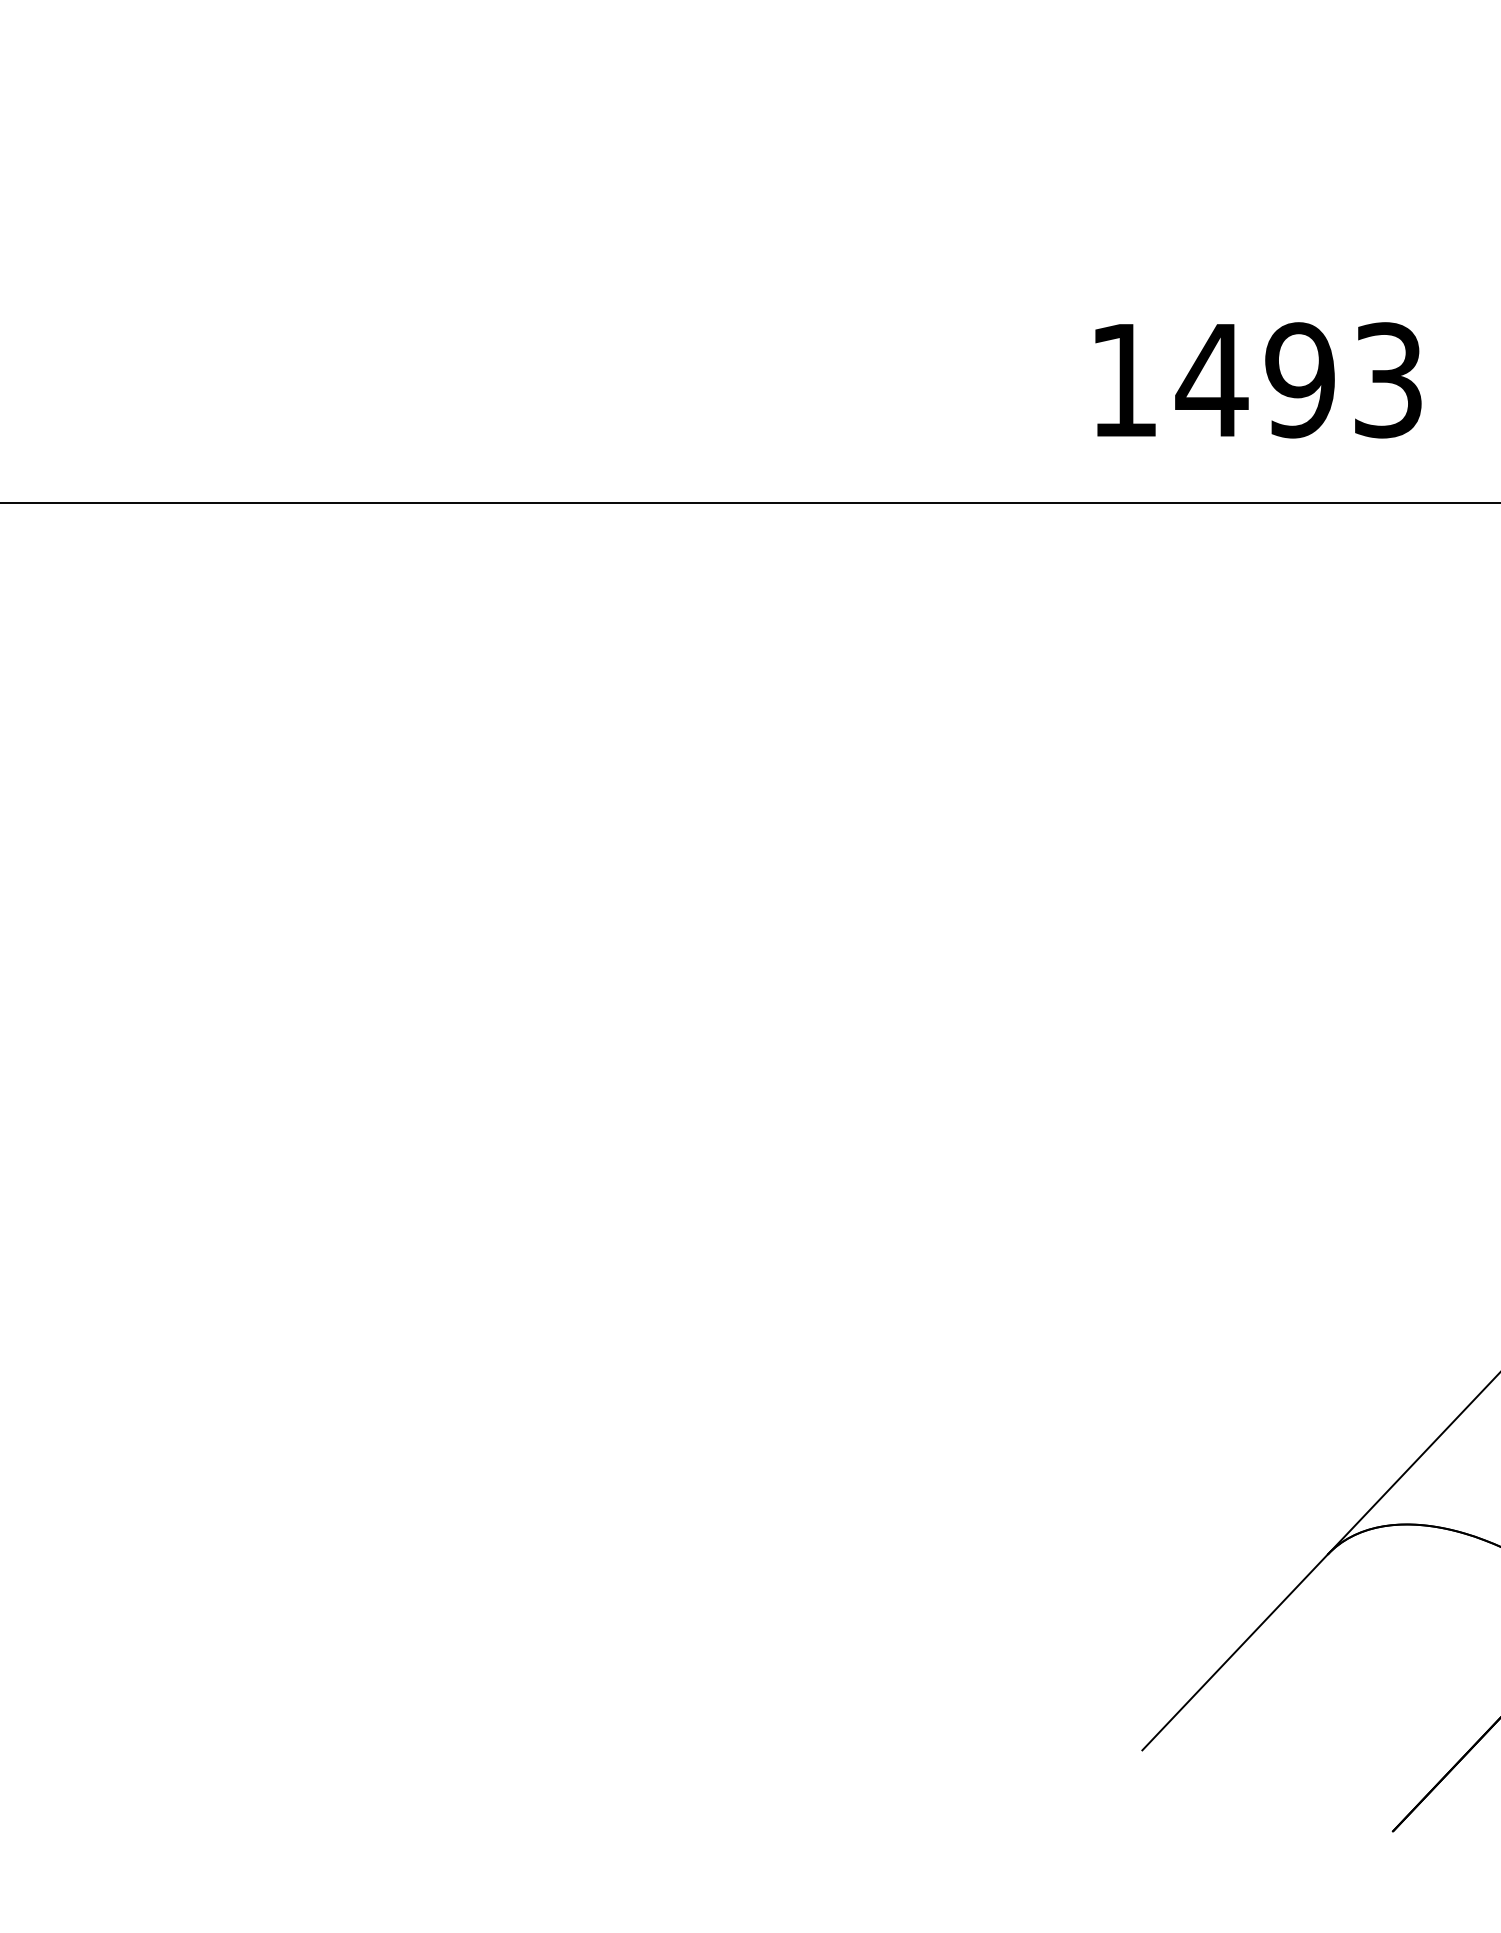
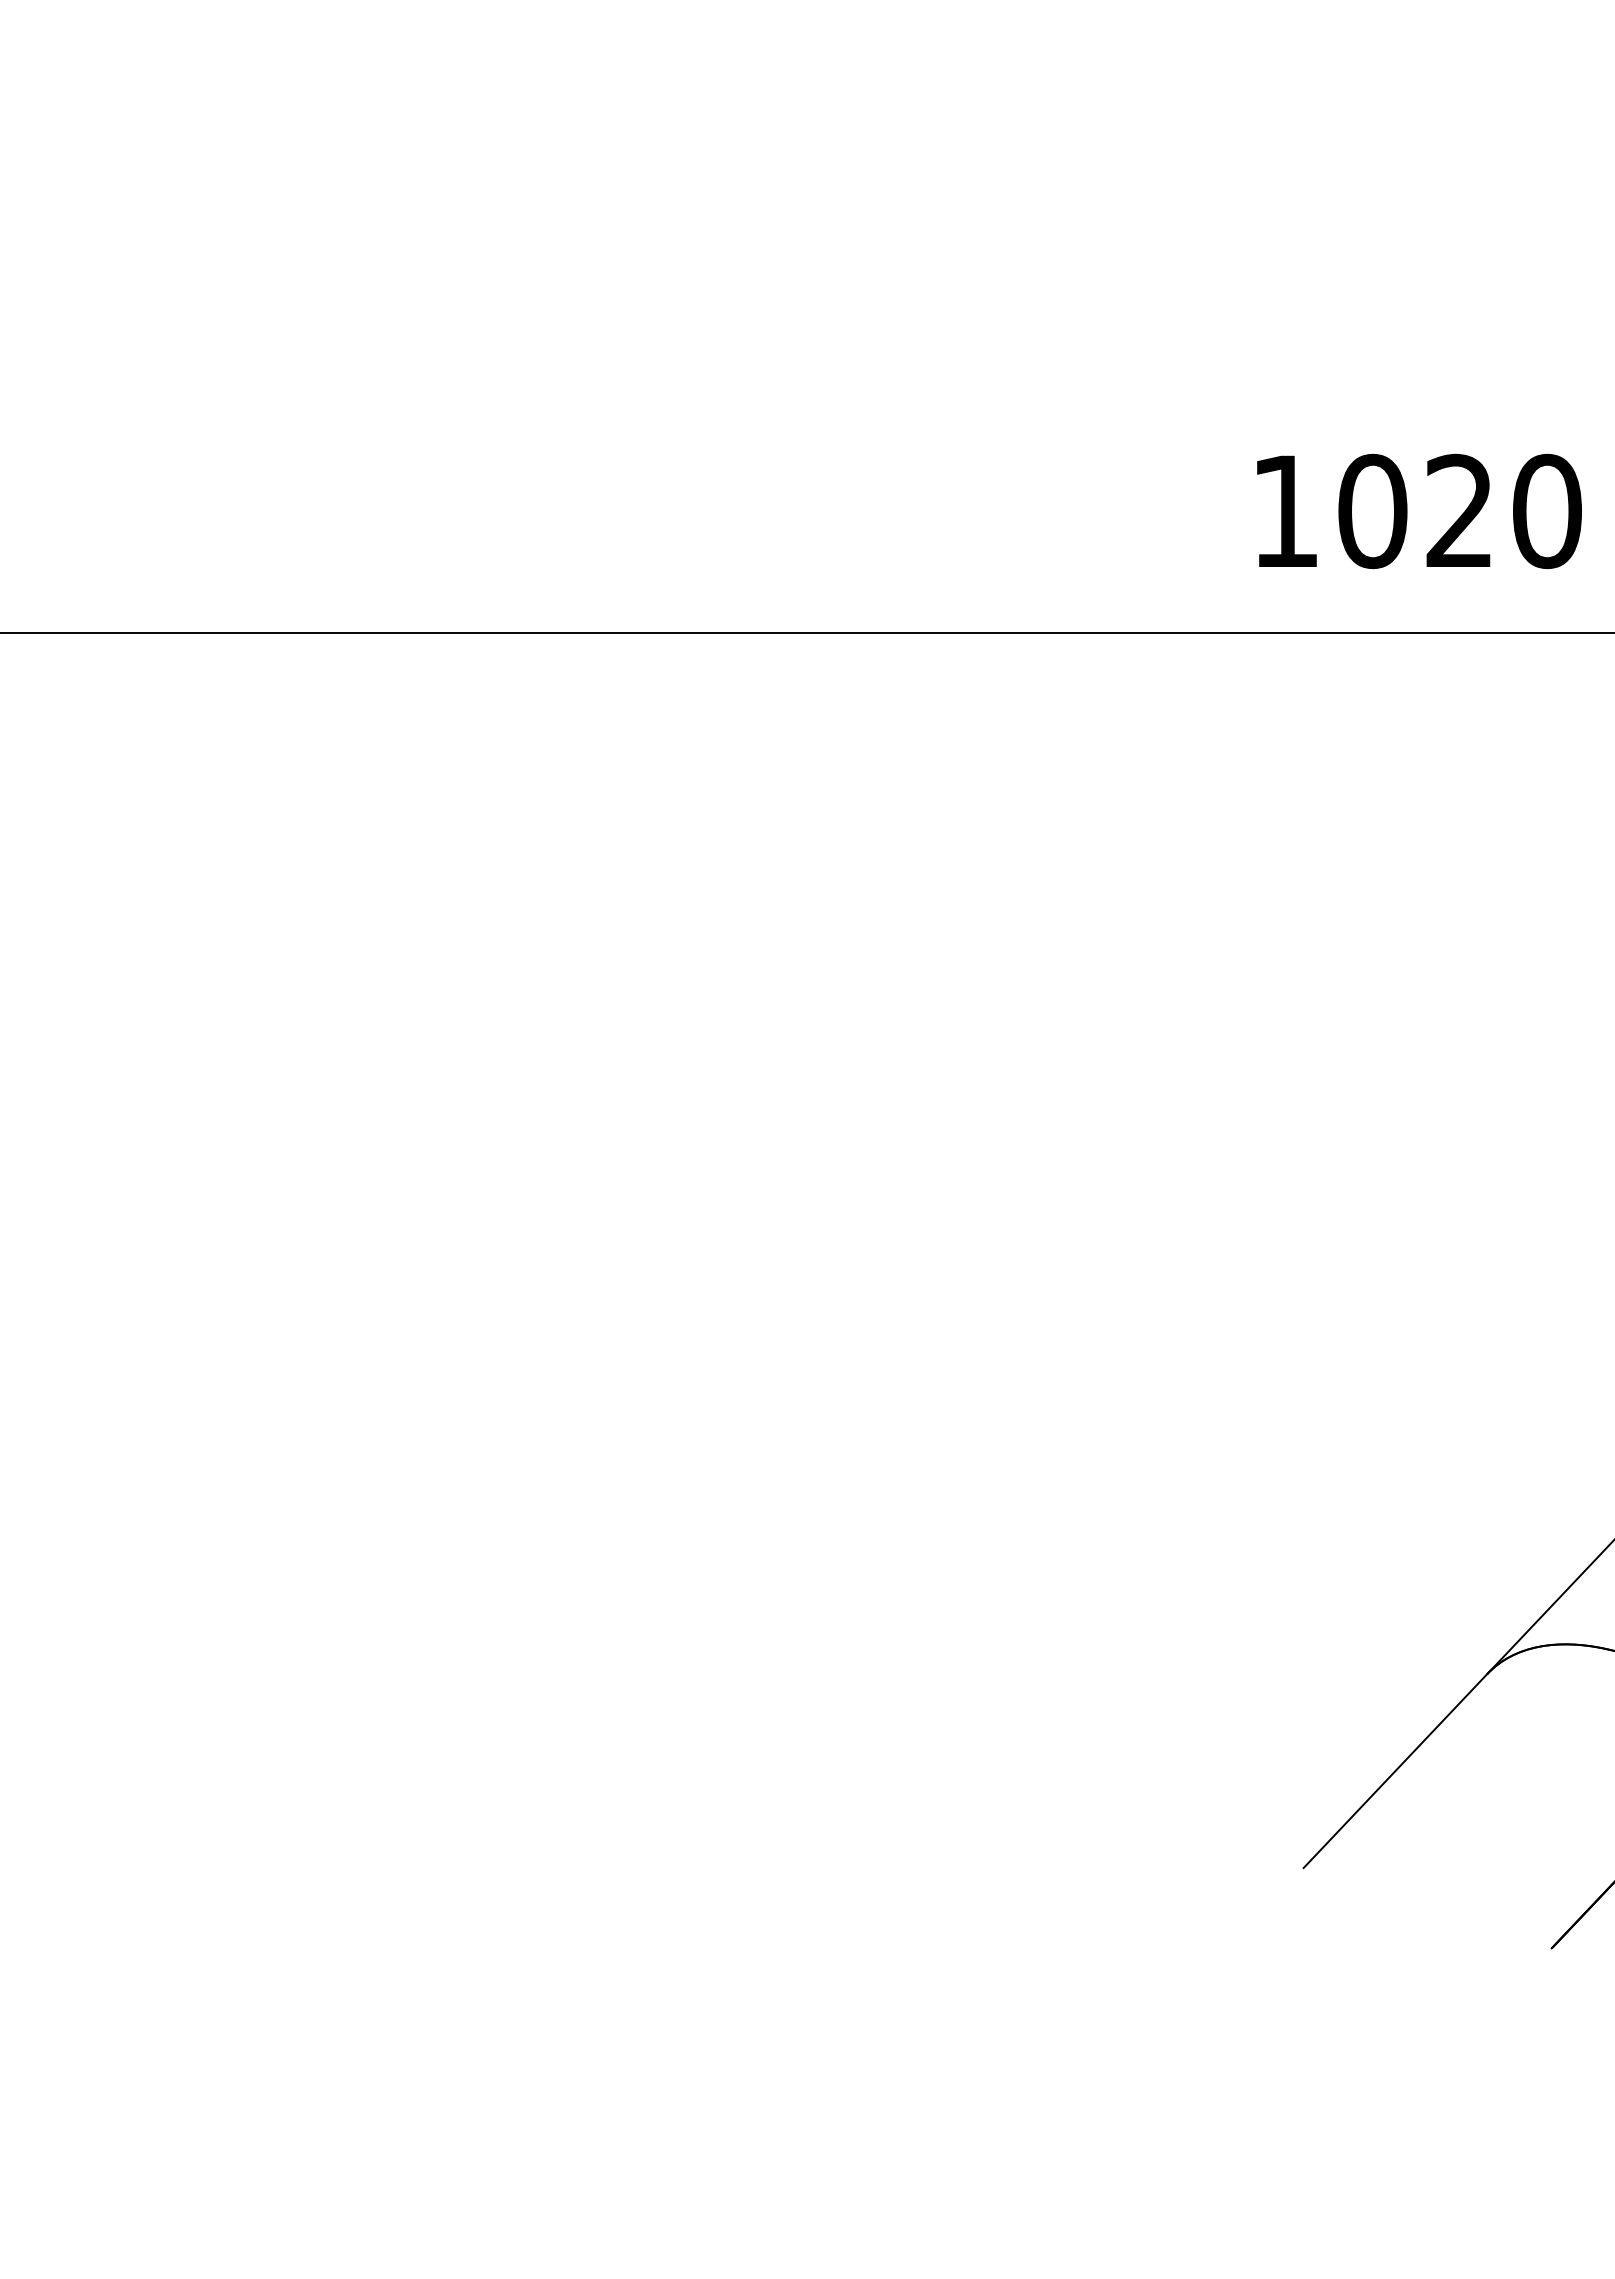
text: (1298, 380) -> (1458, 511), 1493 -> 1020

